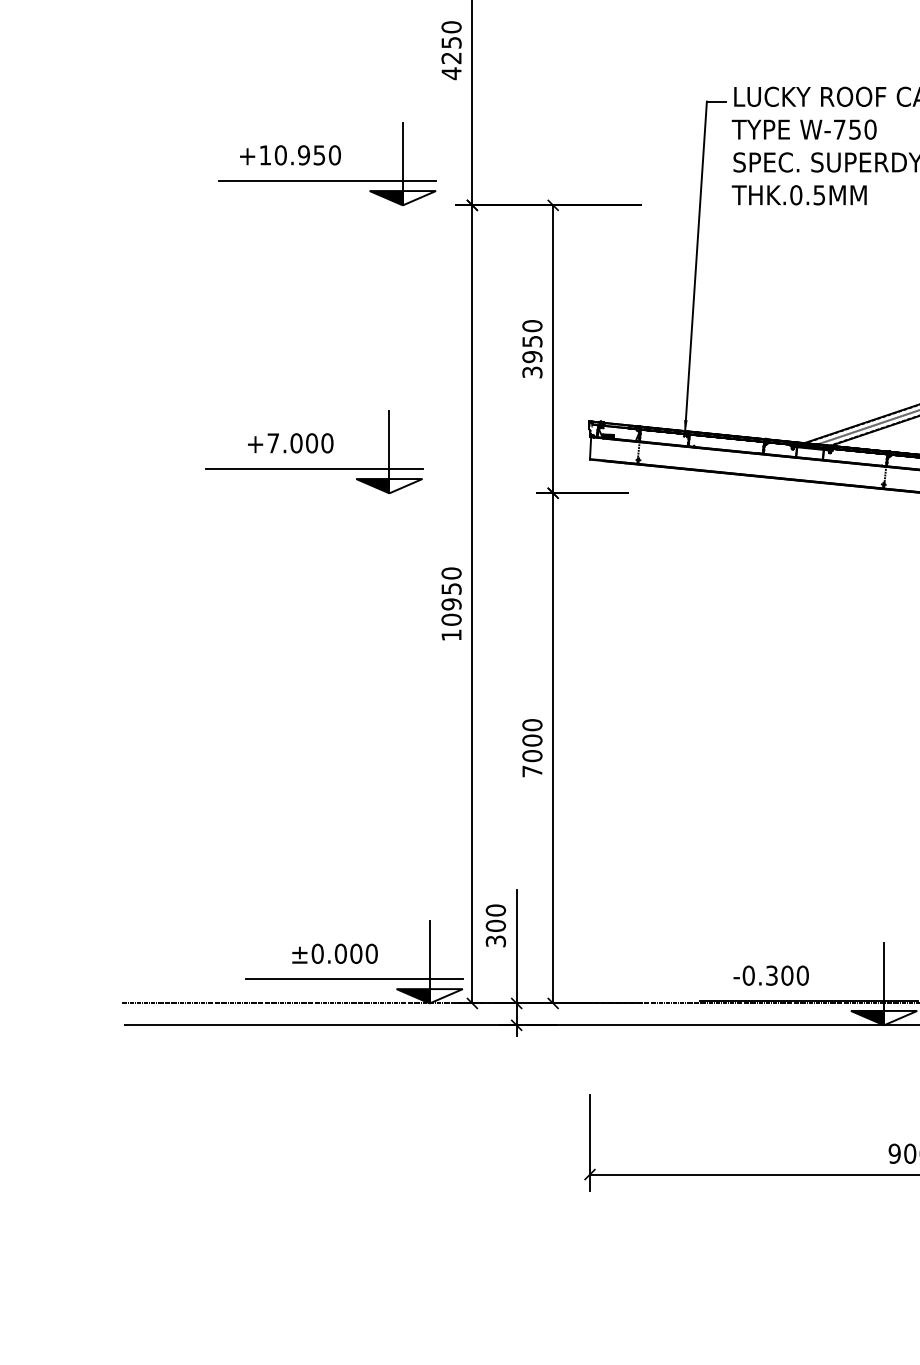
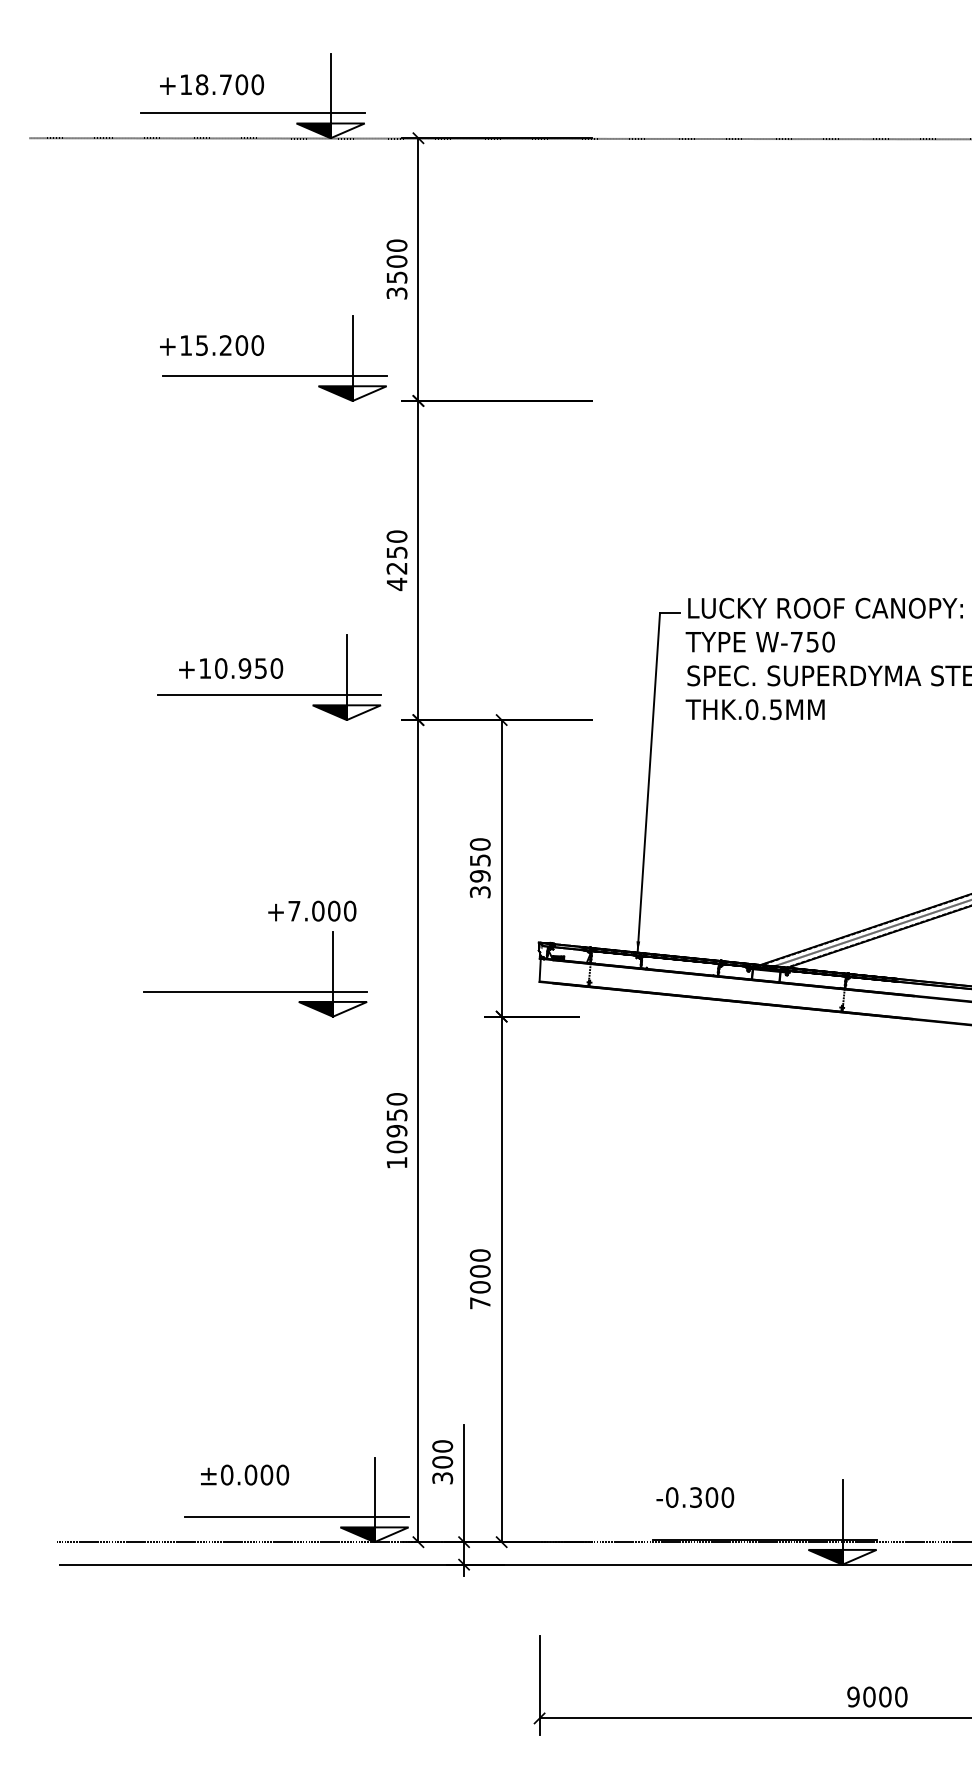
text: (290, 442) -> (312, 910), moved
text: (335, 953) -> (245, 1474), moved
text: (771, 975) -> (695, 1497), moved

